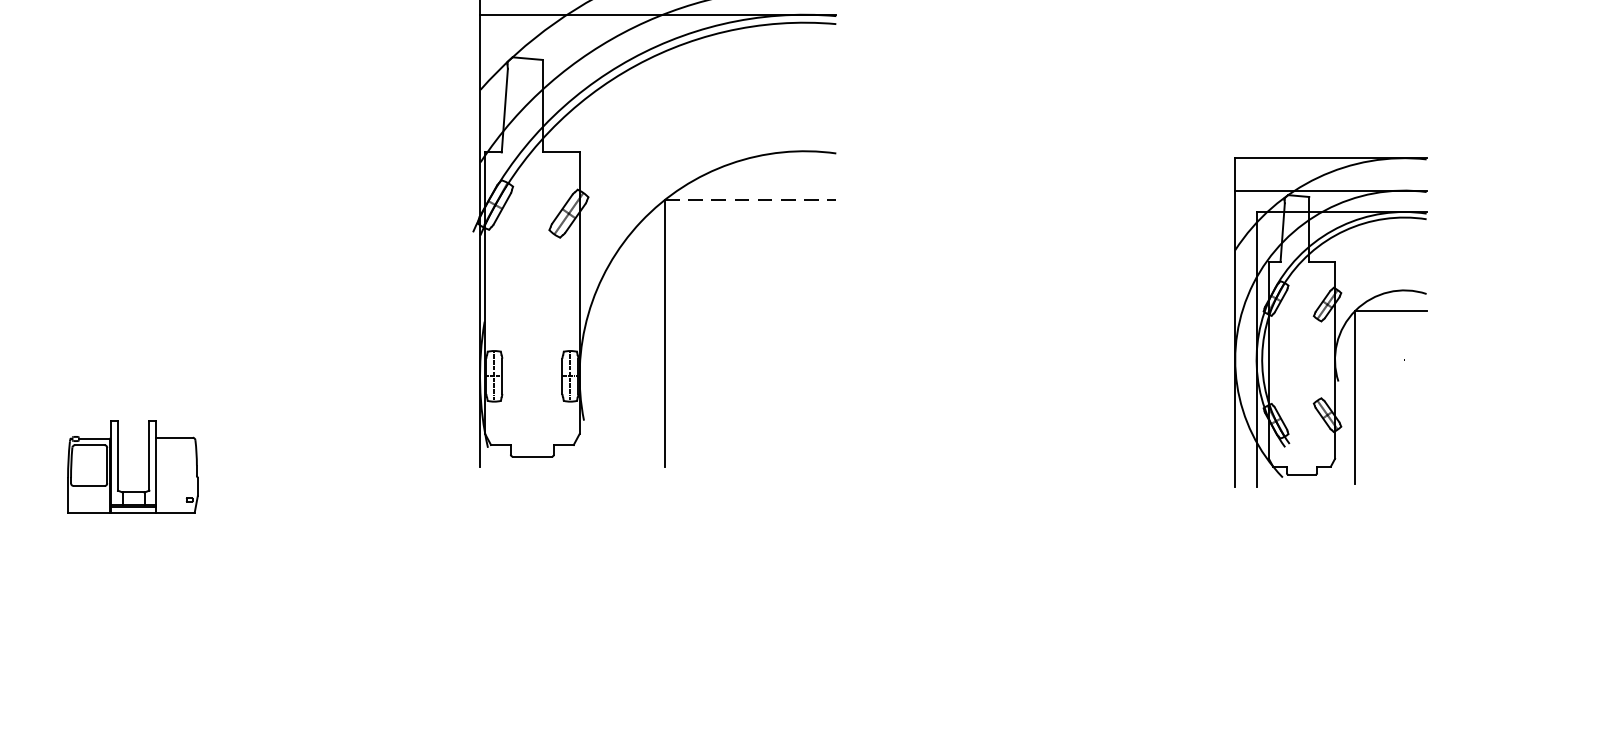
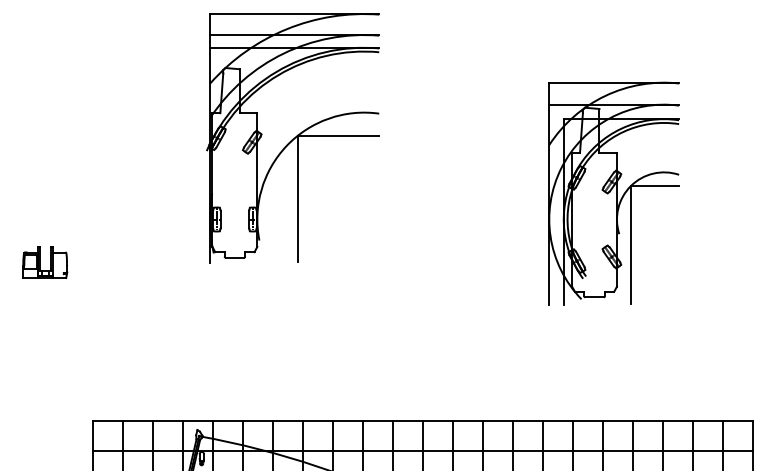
line: (750, 199) -> (338, 135), dashed -> solid
part: (1329, 321) -> (613, 193), size x1.43
part: (133, 466) -> (45, 262), size x0.71

